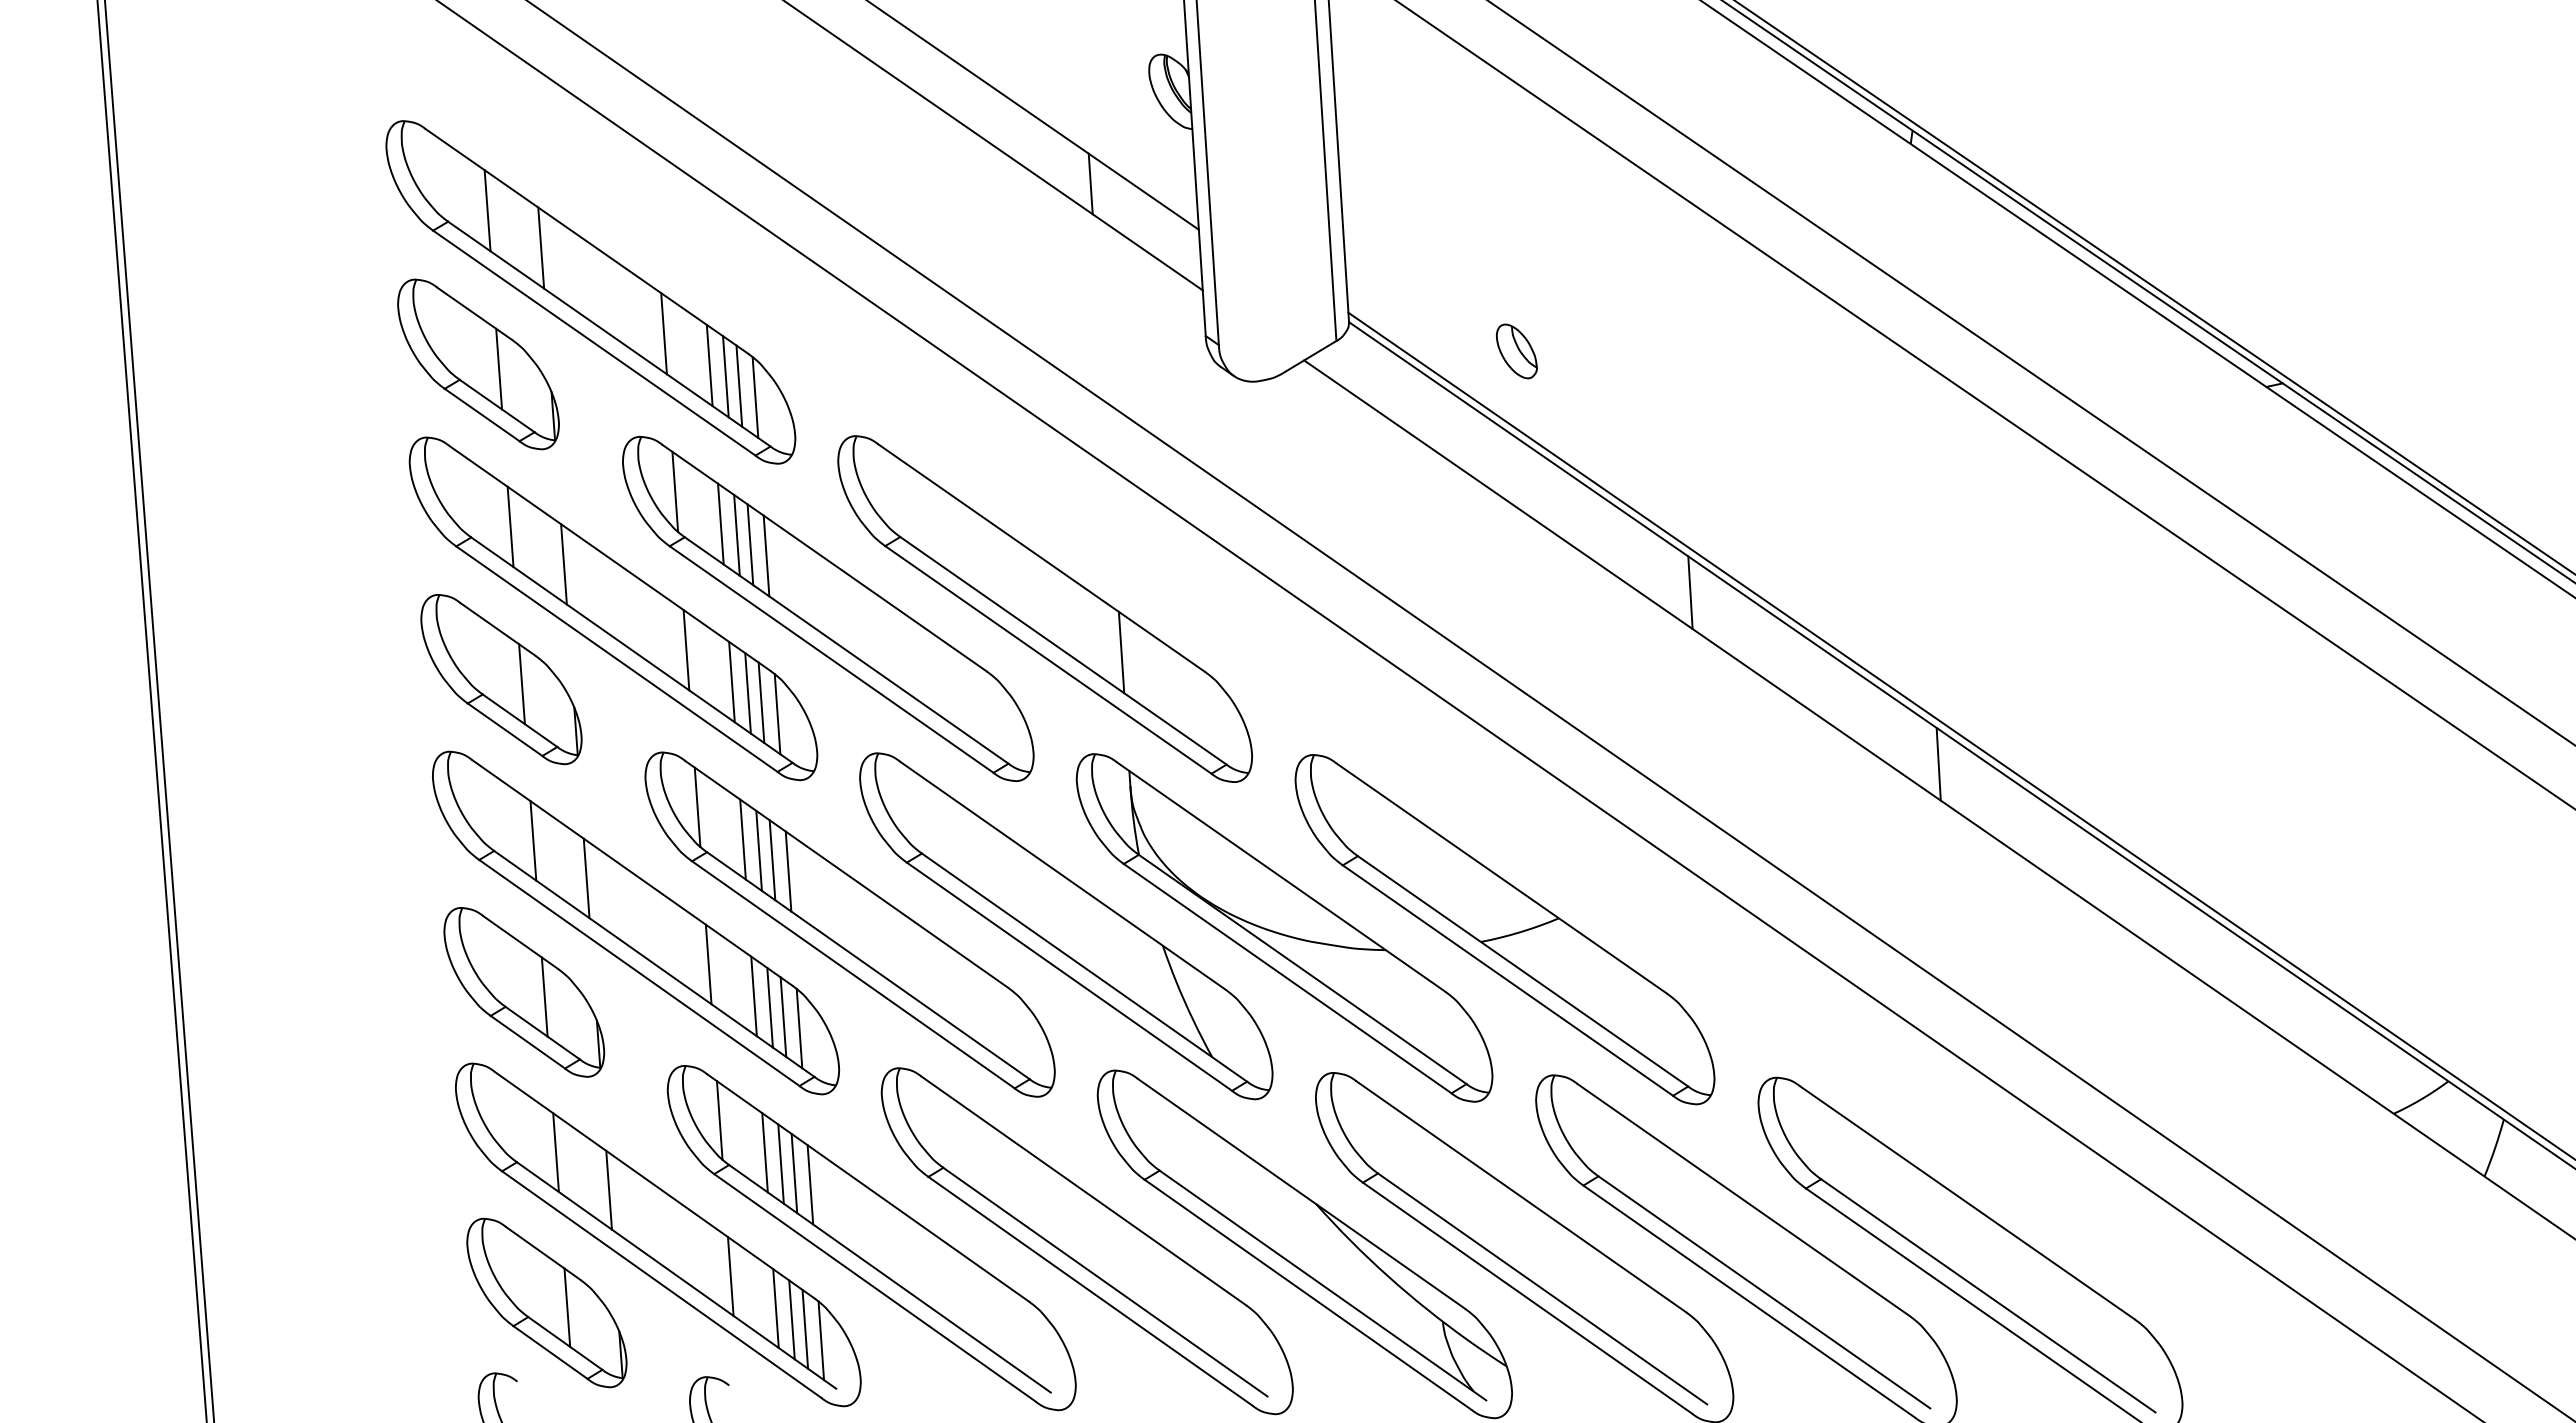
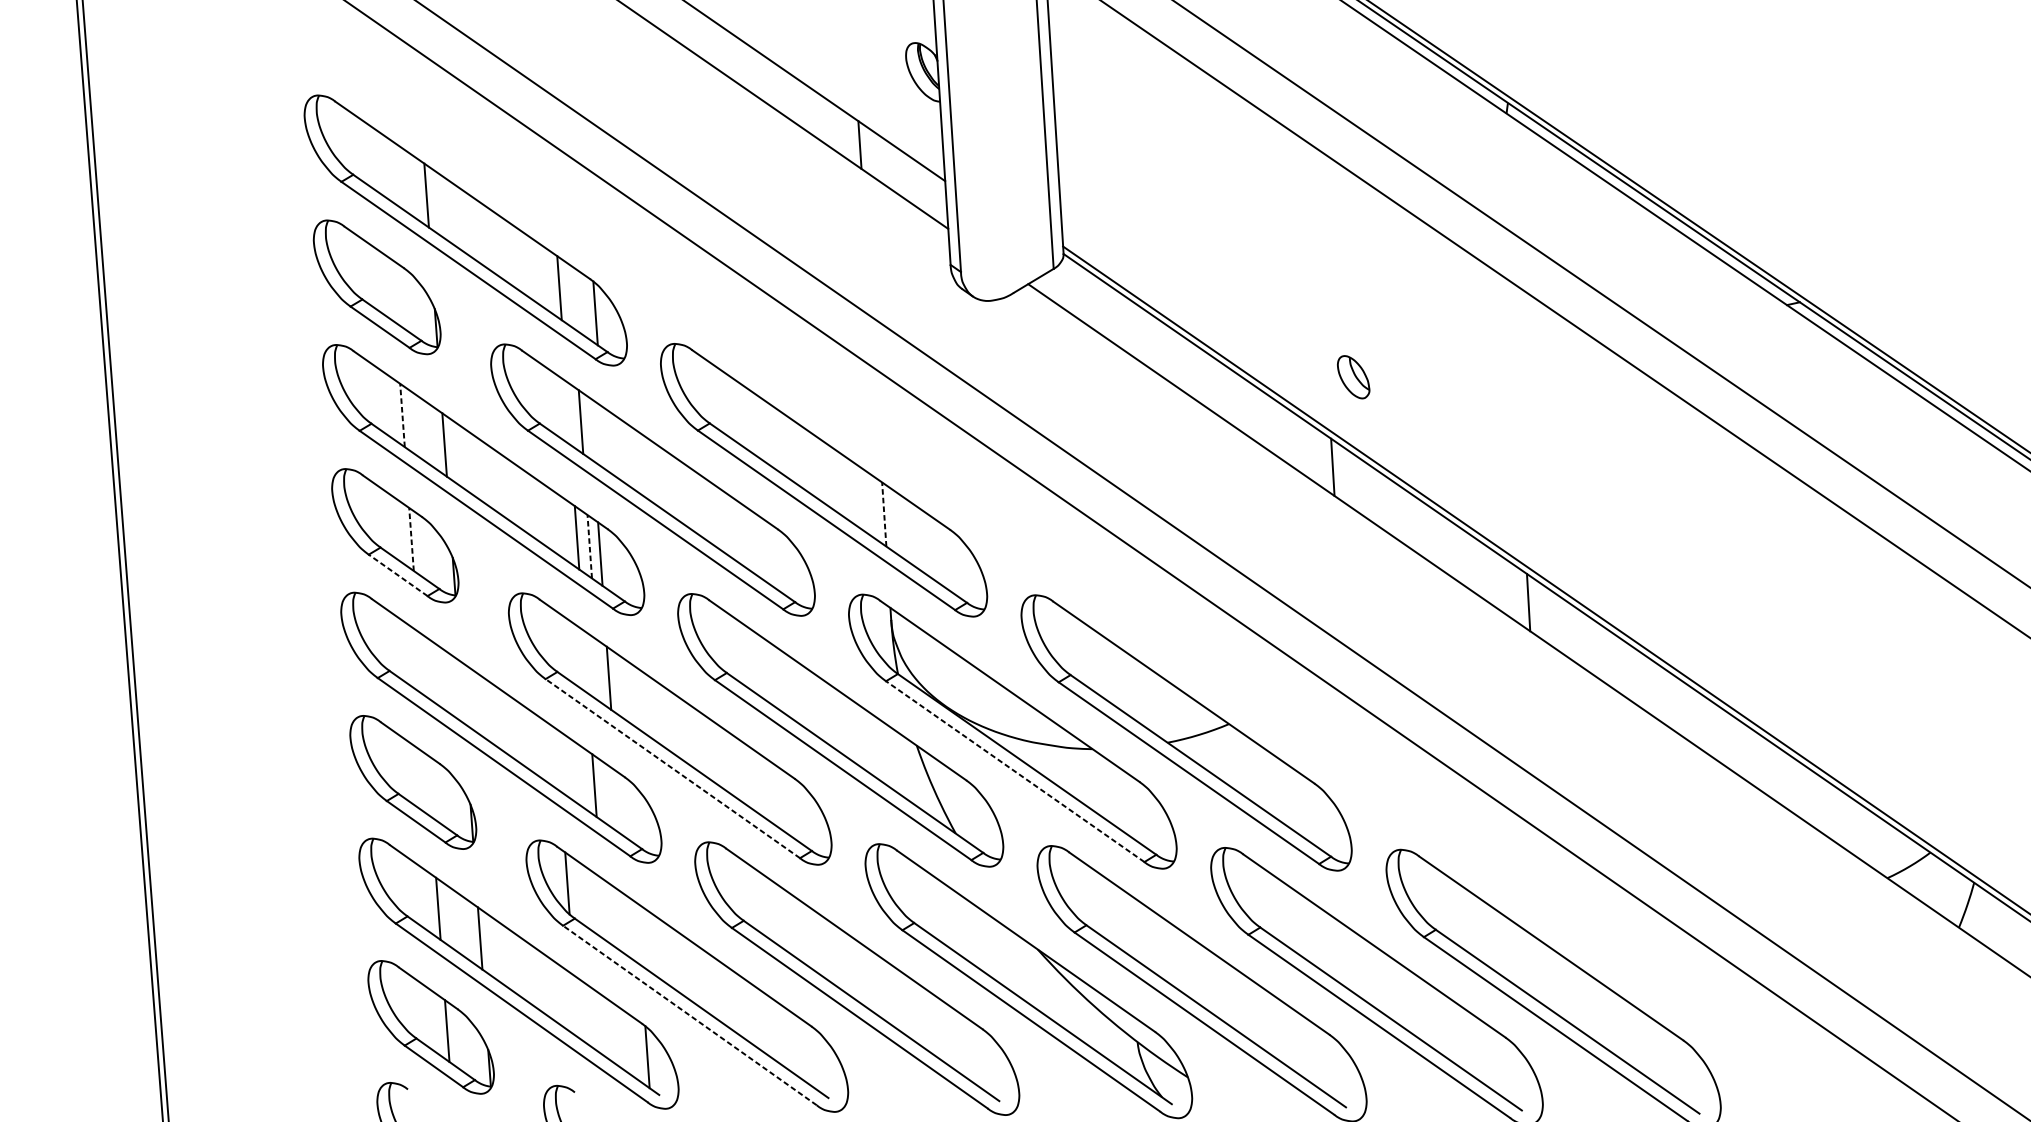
line: (487, 210) -> (384, 165), removed
line: (663, 333) -> (523, 262), removed
part: (1516, 351) -> (1353, 377), moved
line: (499, 368) -> (393, 290), removed
line: (725, 376) -> (571, 296), removed
line: (739, 385) -> (583, 303), removed
line: (675, 491) -> (532, 387), removed
line: (720, 523) -> (568, 412), removed
line: (510, 526) -> (402, 415), solid -> dashed
line: (750, 544) -> (591, 429), removed
line: (766, 555) -> (604, 437), removed
line: (686, 650) -> (541, 512), removed
line: (1121, 652) -> (884, 514), solid -> dashed
line: (521, 683) -> (411, 538), solid -> dashed
line: (748, 692) -> (590, 546), solid -> dashed
line: (777, 714) -> (612, 563), removed
line: (505, 729) -> (398, 575), solid -> dashed
line: (697, 807) -> (549, 636), removed
line: (742, 839) -> (585, 661), removed
line: (533, 840) -> (420, 662), removed
line: (758, 850) -> (597, 670), removed
line: (788, 871) -> (621, 687), removed
line: (586, 878) -> (462, 692), removed
line: (708, 964) -> (558, 760), removed
line: (853, 974) -> (672, 768), solid -> dashed
line: (1287, 978) -> (1015, 771), solid -> dashed
line: (544, 996) -> (429, 785), removed
line: (769, 1007) -> (606, 794), removed
line: (783, 1016) -> (617, 801), removed
line: (799, 1028) -> (630, 810), removed
line: (764, 1152) -> (602, 908), removed
line: (780, 1163) -> (615, 917), removed
line: (794, 1173) -> (626, 925), removed
line: (810, 1184) -> (638, 933), removed
line: (730, 1276) -> (575, 1006), removed
line: (874, 1287) -> (689, 1015), solid -> dashed
line: (775, 1308) -> (611, 1031), removed
line: (791, 1319) -> (624, 1040), removed
line: (805, 1328) -> (635, 1047), removed

